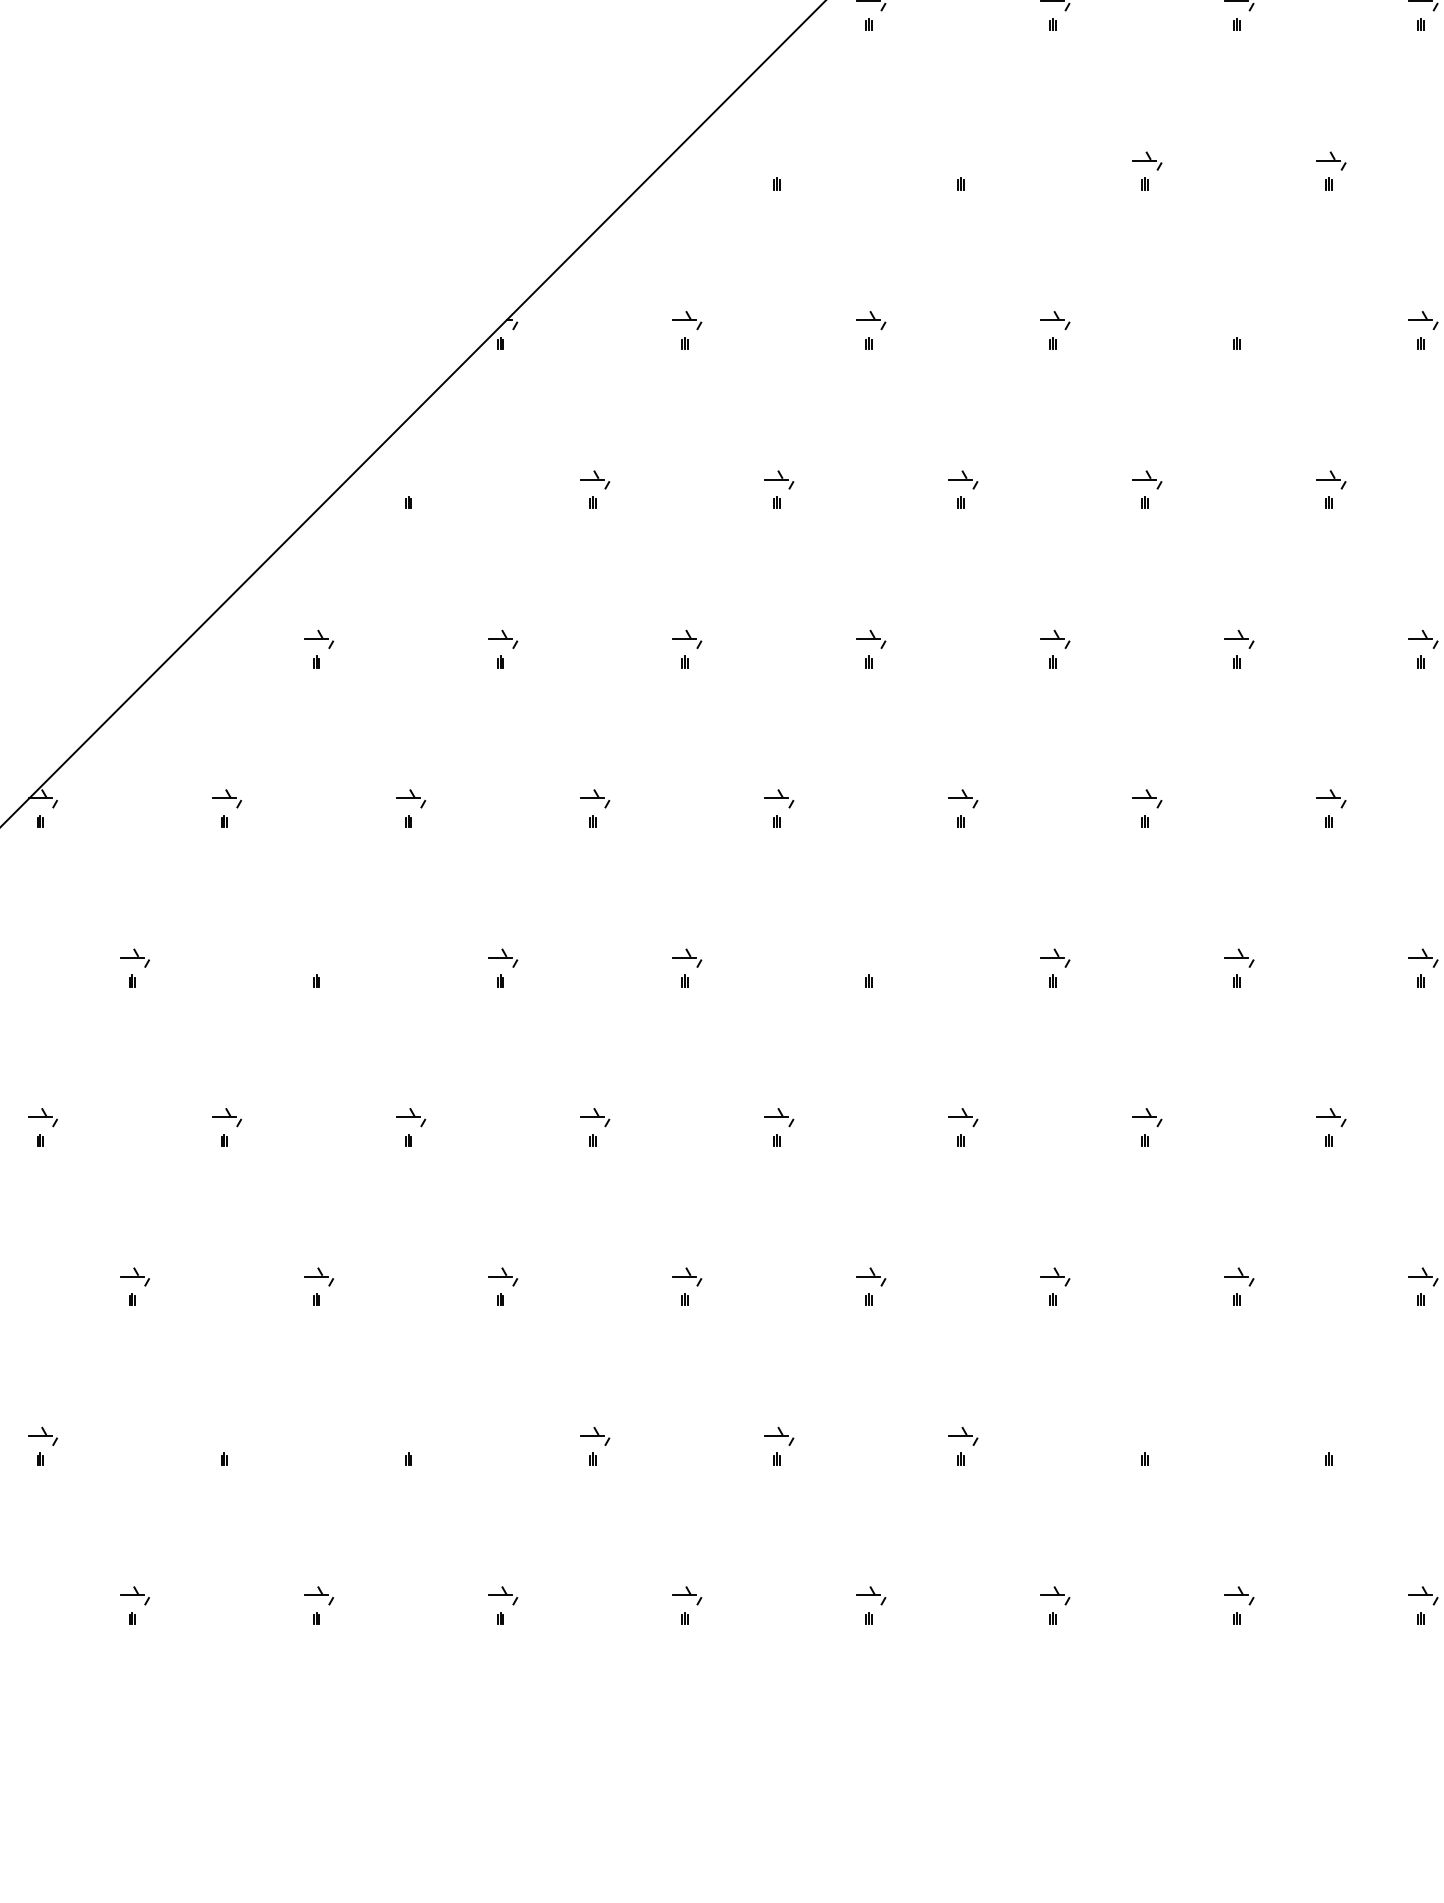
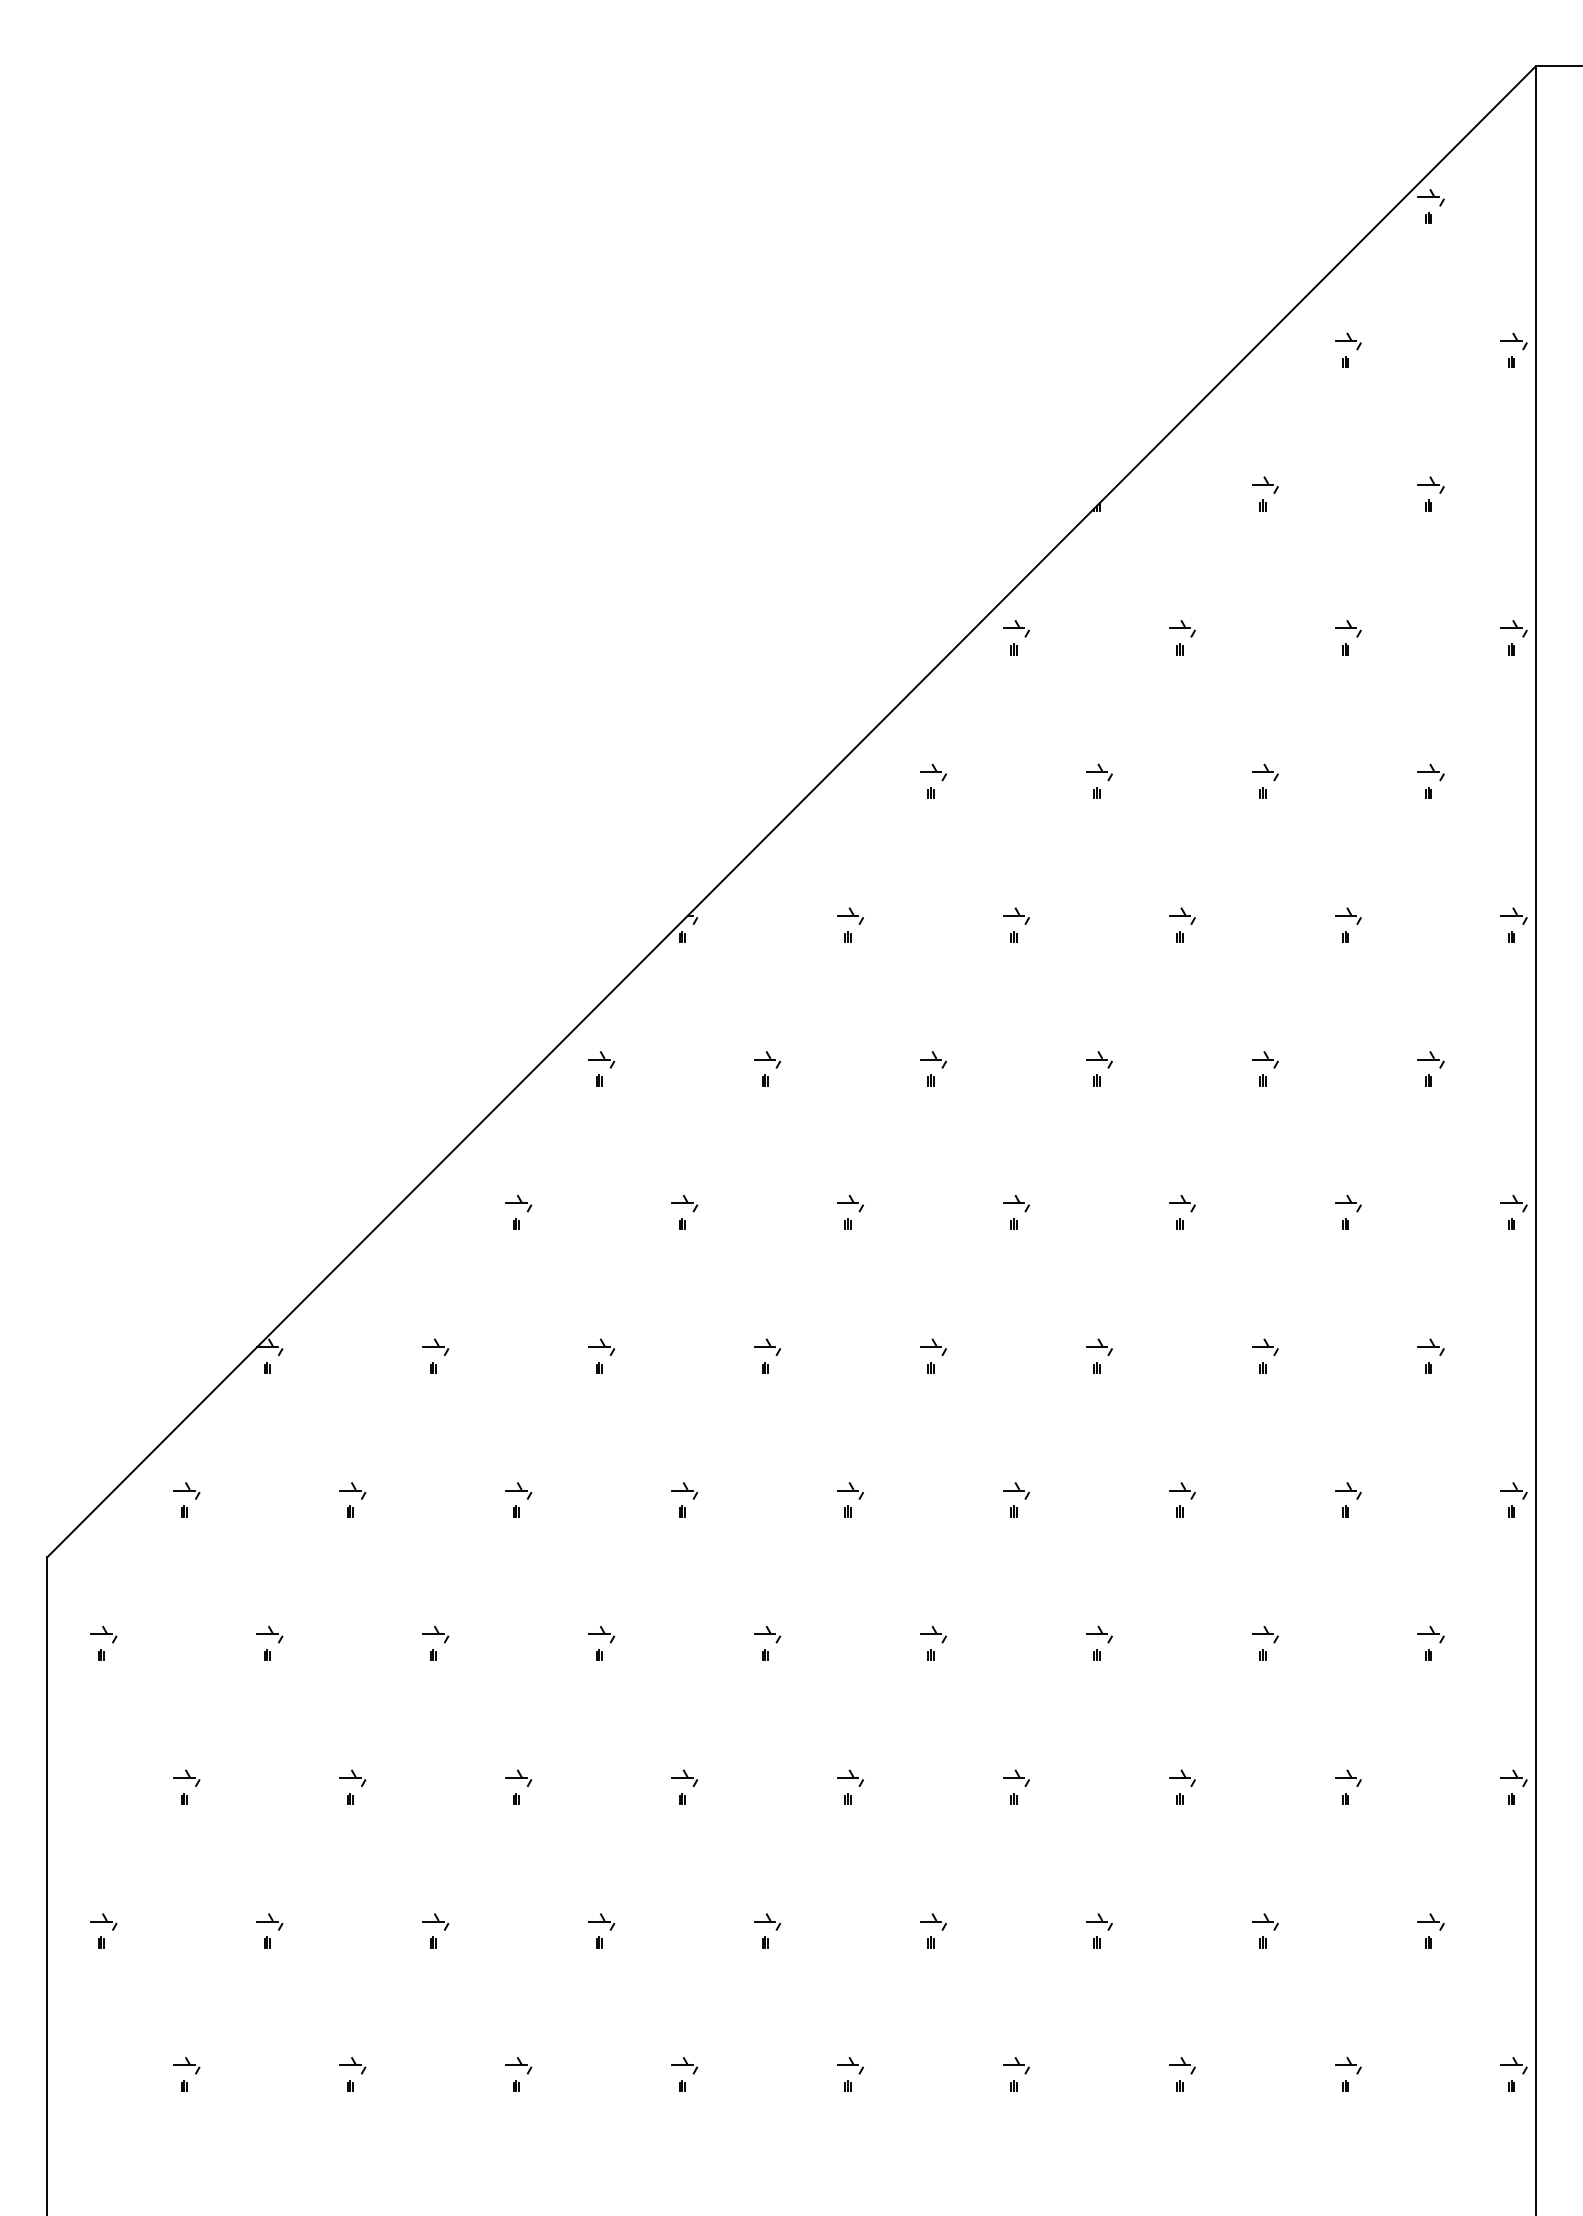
part: (779, 161) -> (933, 772), added
part: (963, 161) -> (1099, 772), added
part: (1239, 319) -> (1348, 915), added
part: (411, 479) -> (601, 1059), added
part: (319, 957) -> (518, 1490), added
part: (871, 957) -> (1016, 1490), added
part: (226, 1435) -> (435, 1921), added
part: (411, 1435) -> (601, 1921), added
part: (1147, 1435) -> (1265, 1921), added
part: (1330, 1435) -> (1430, 1921), added

